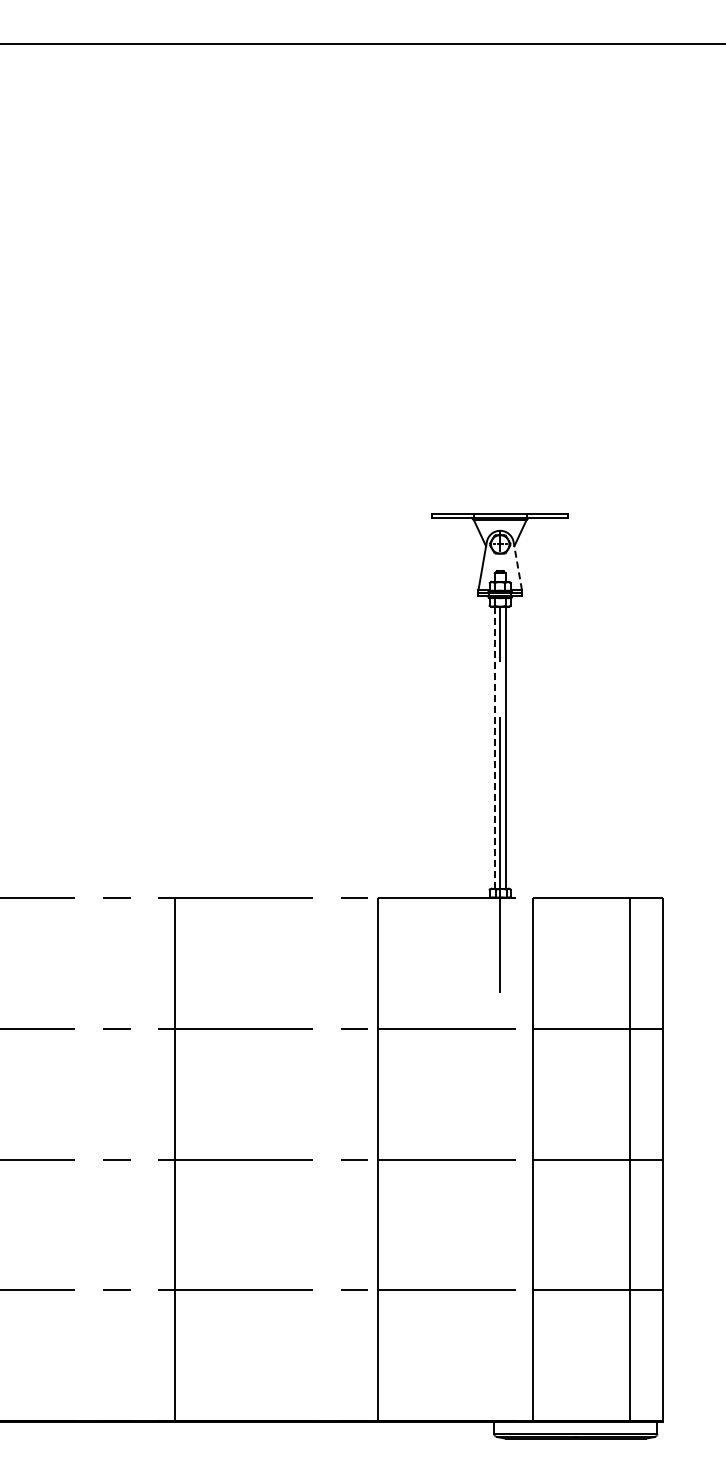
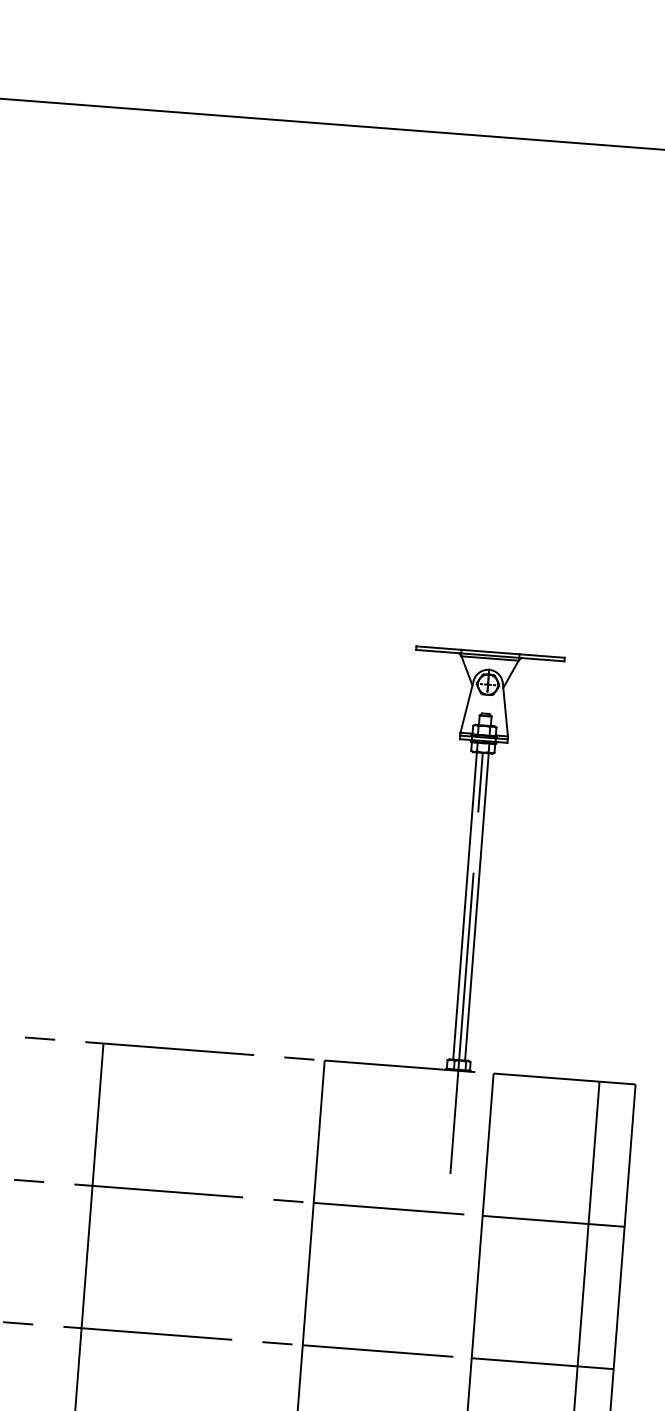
line: (517, 565) -> (505, 709), dashed -> solid
line: (494, 747) -> (464, 905), dashed -> solid

